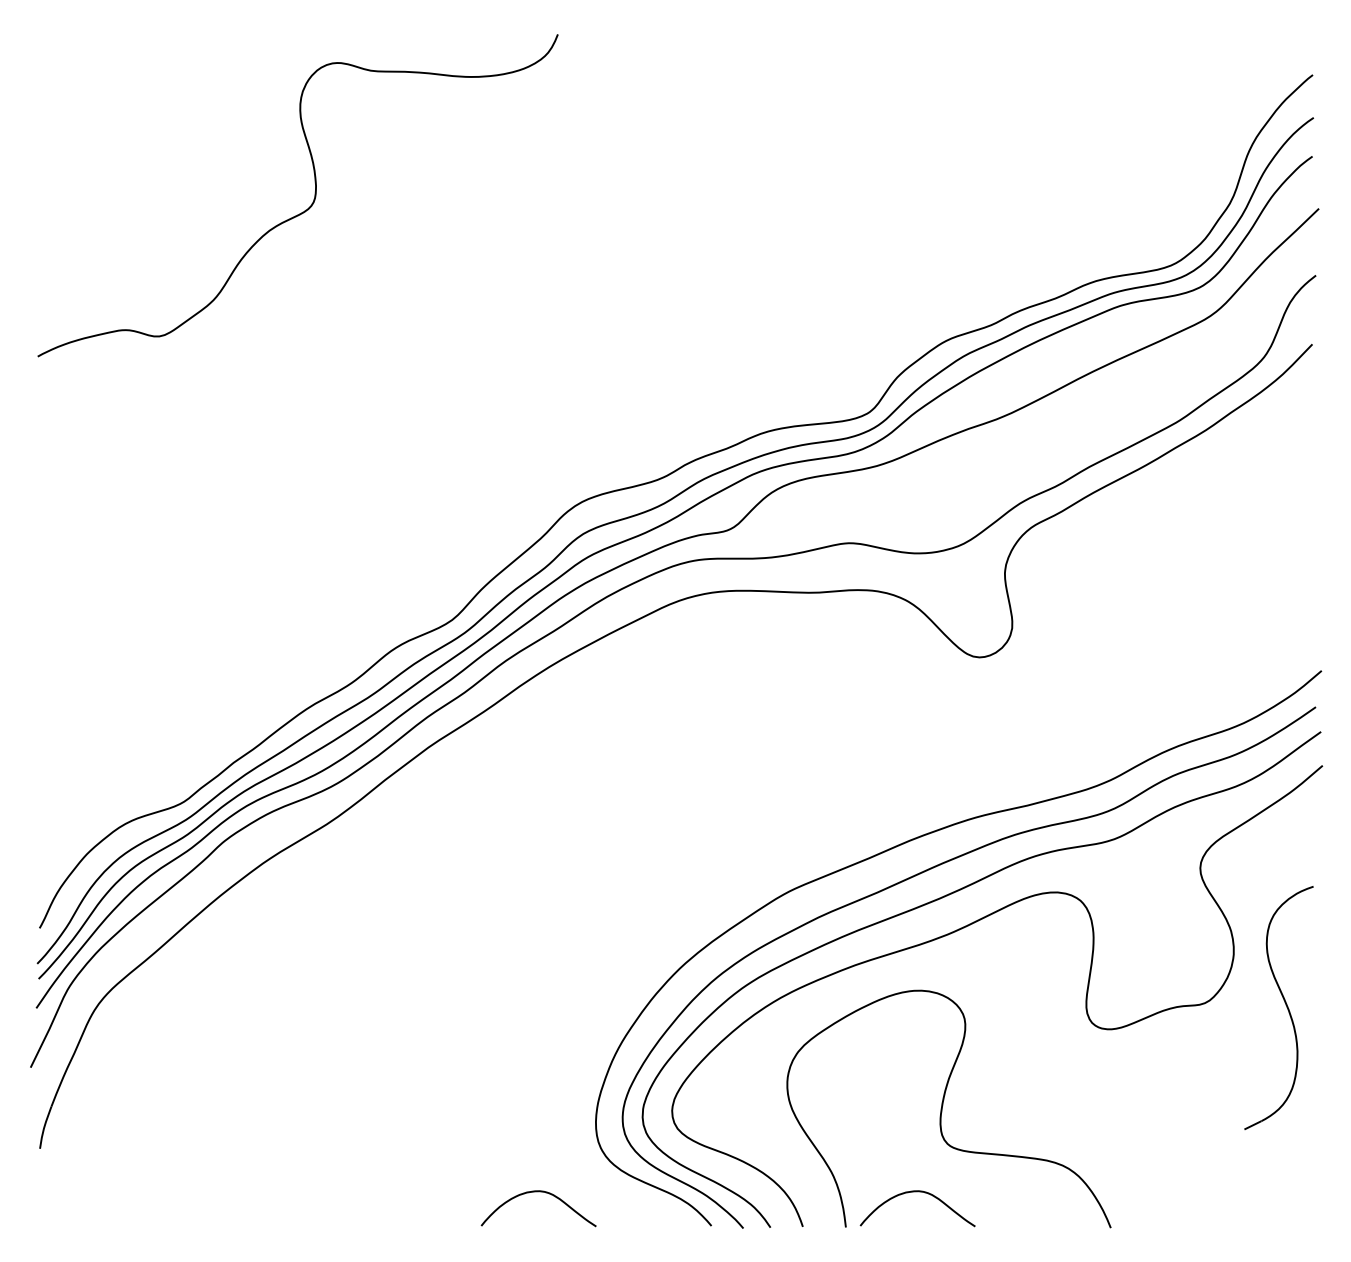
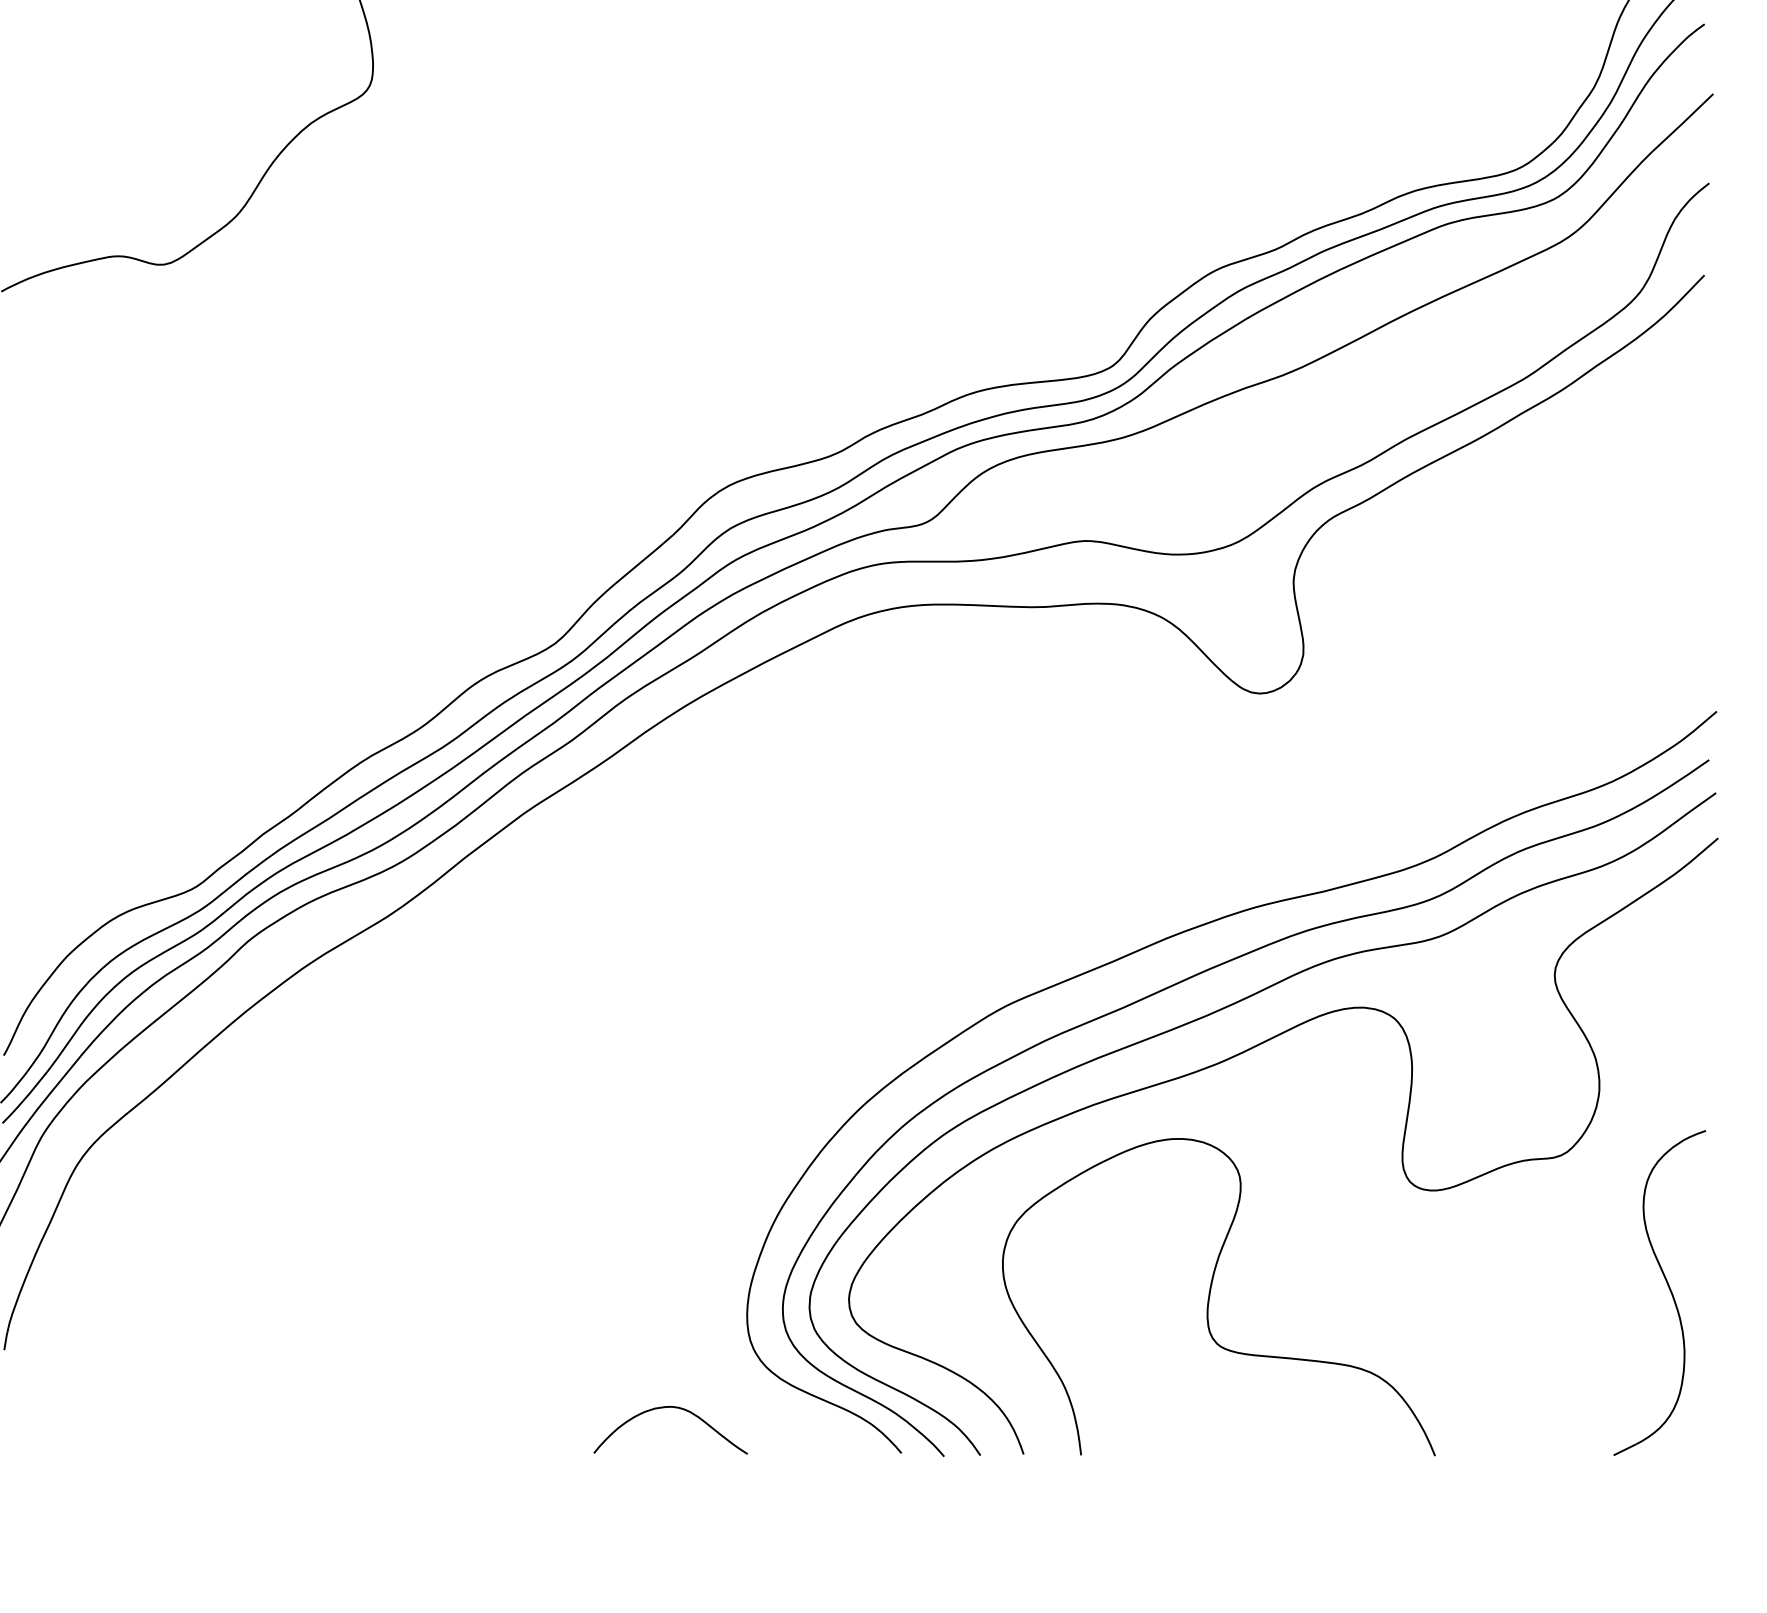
part: (1285, 1005) -> (1668, 1289), moved
curve: (917, 1192) -> (1176, 1408), removed

